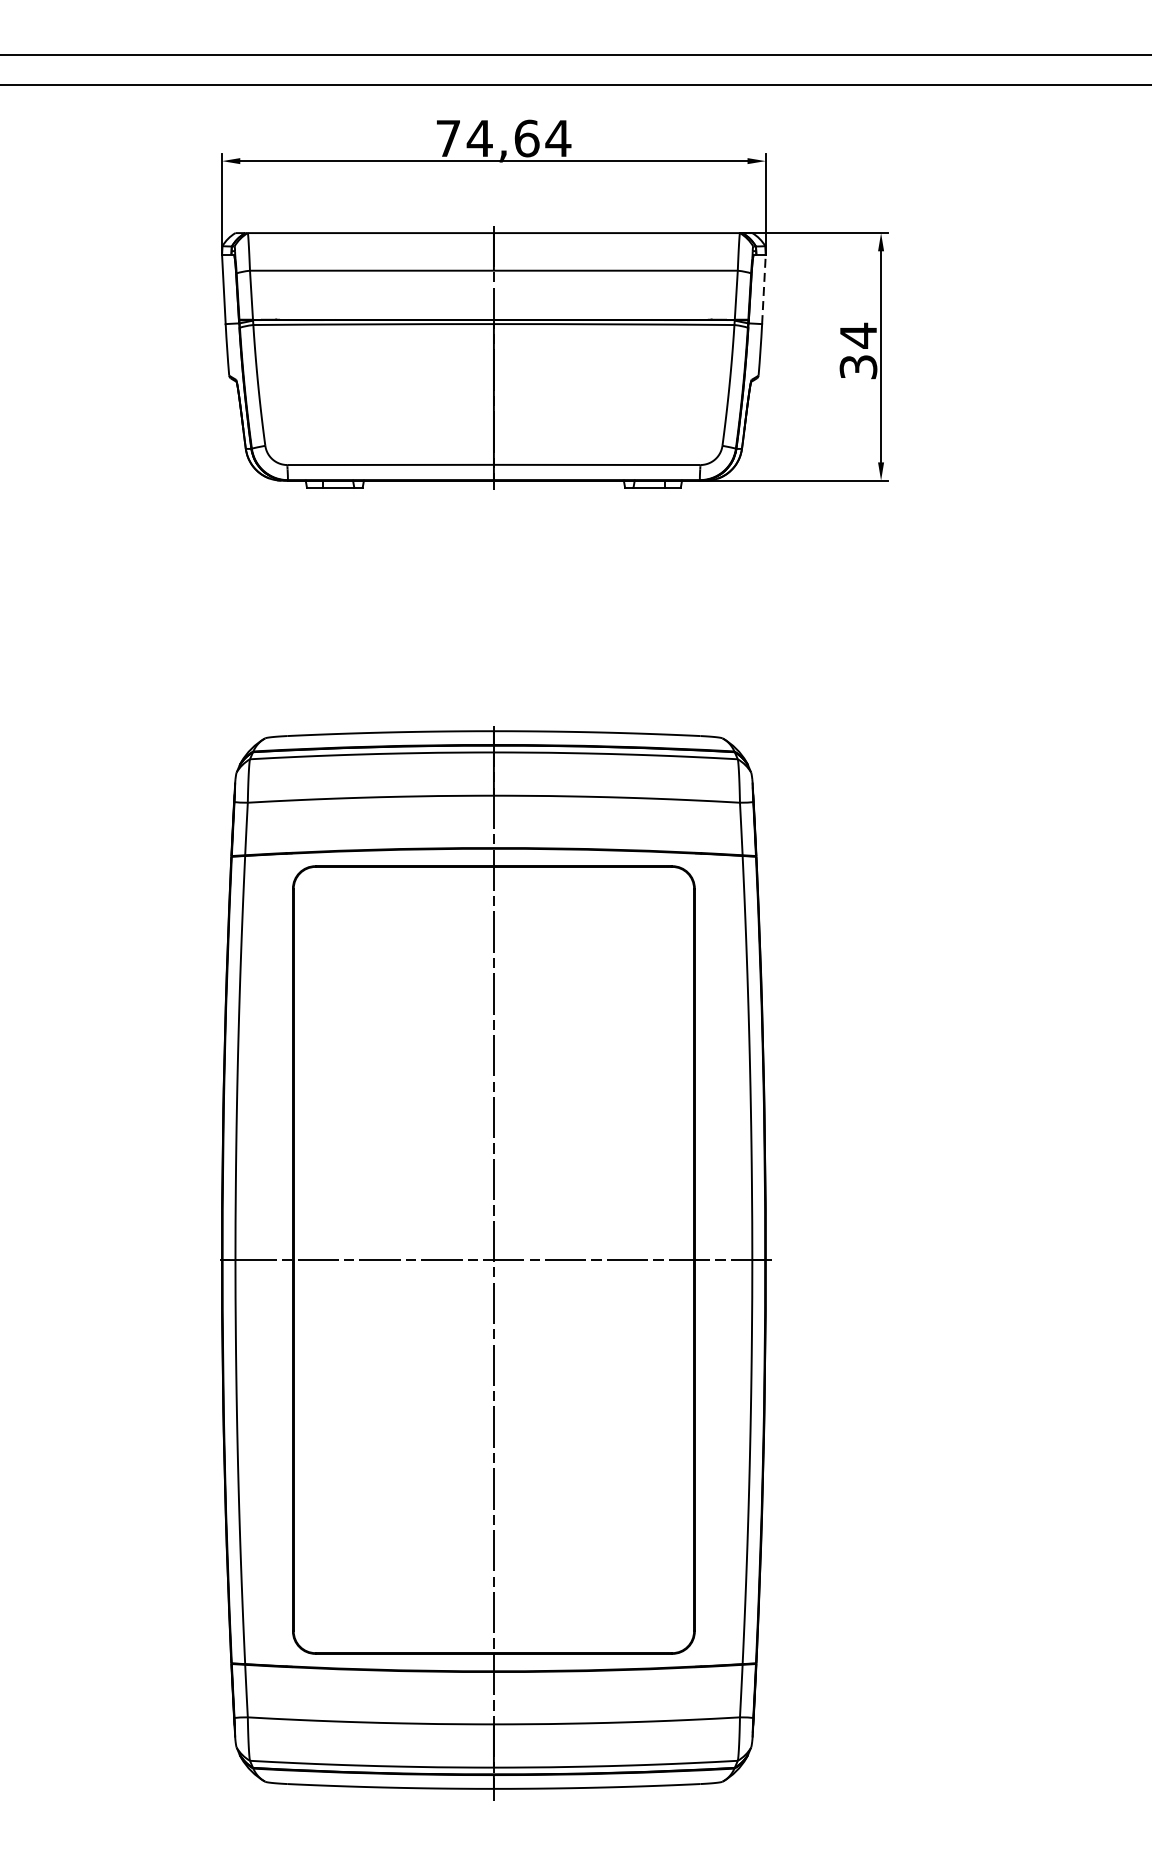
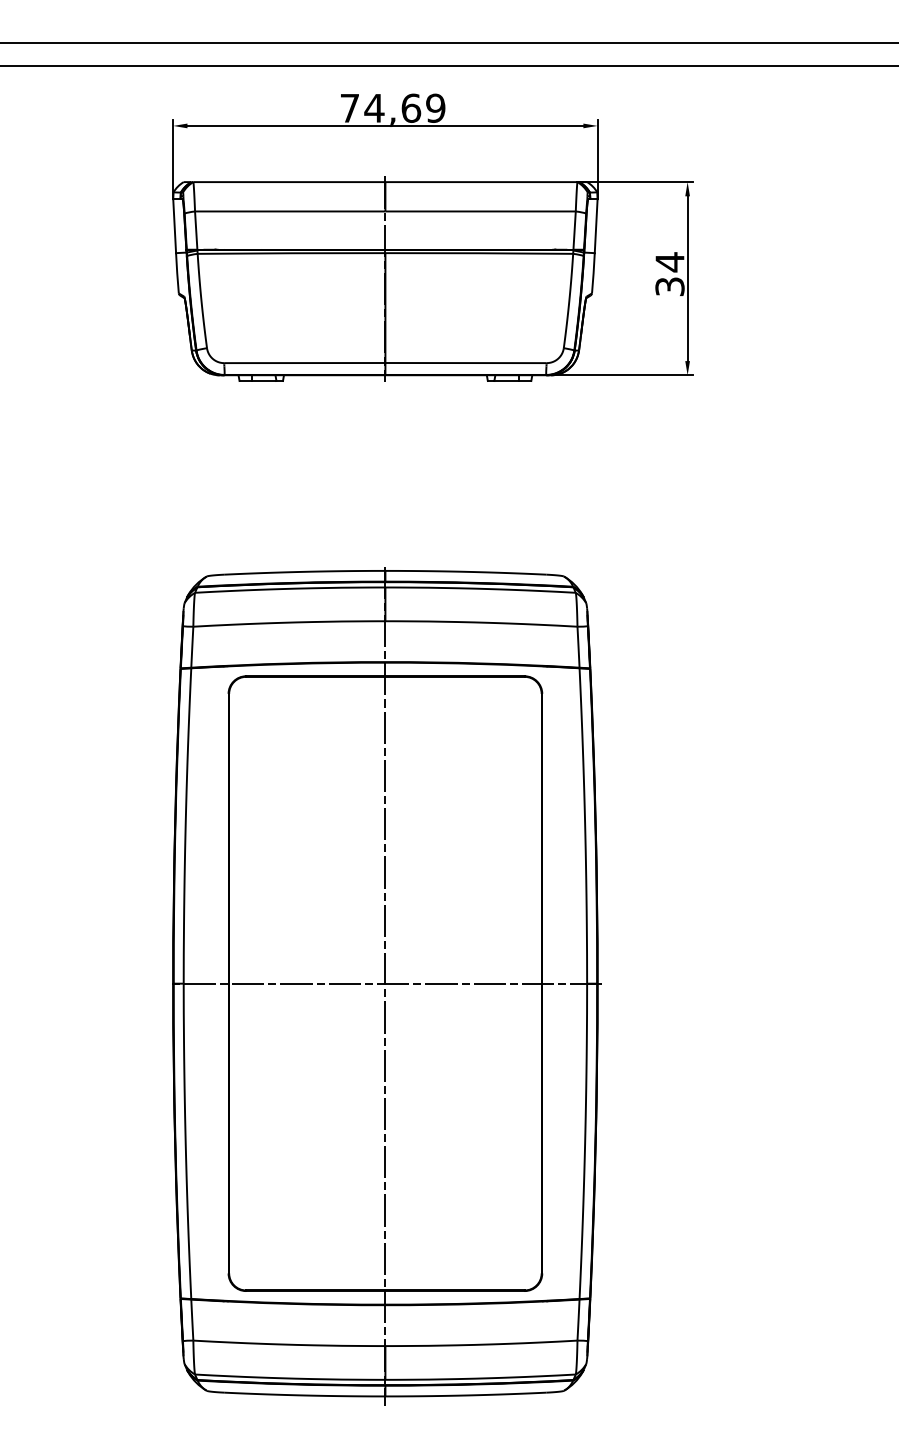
text: (558, 137) -> (435, 107), 74,64 -> 74,69
line: (764, 288) -> (596, 225), dashed -> solid

